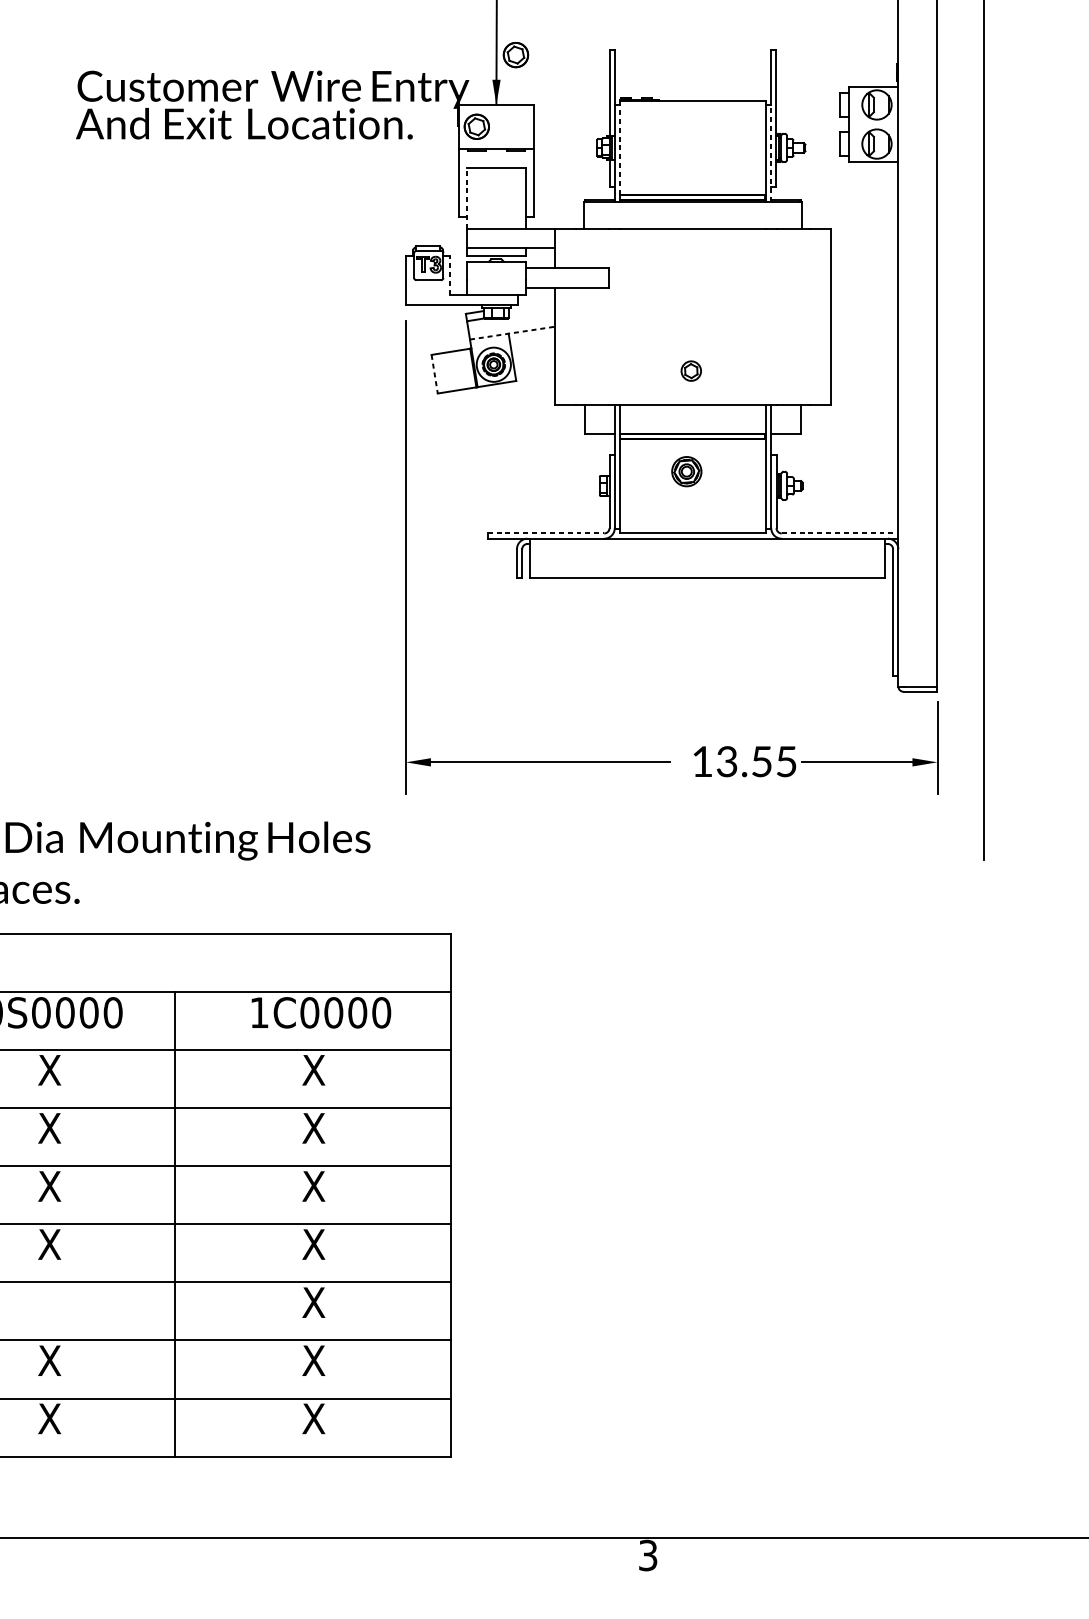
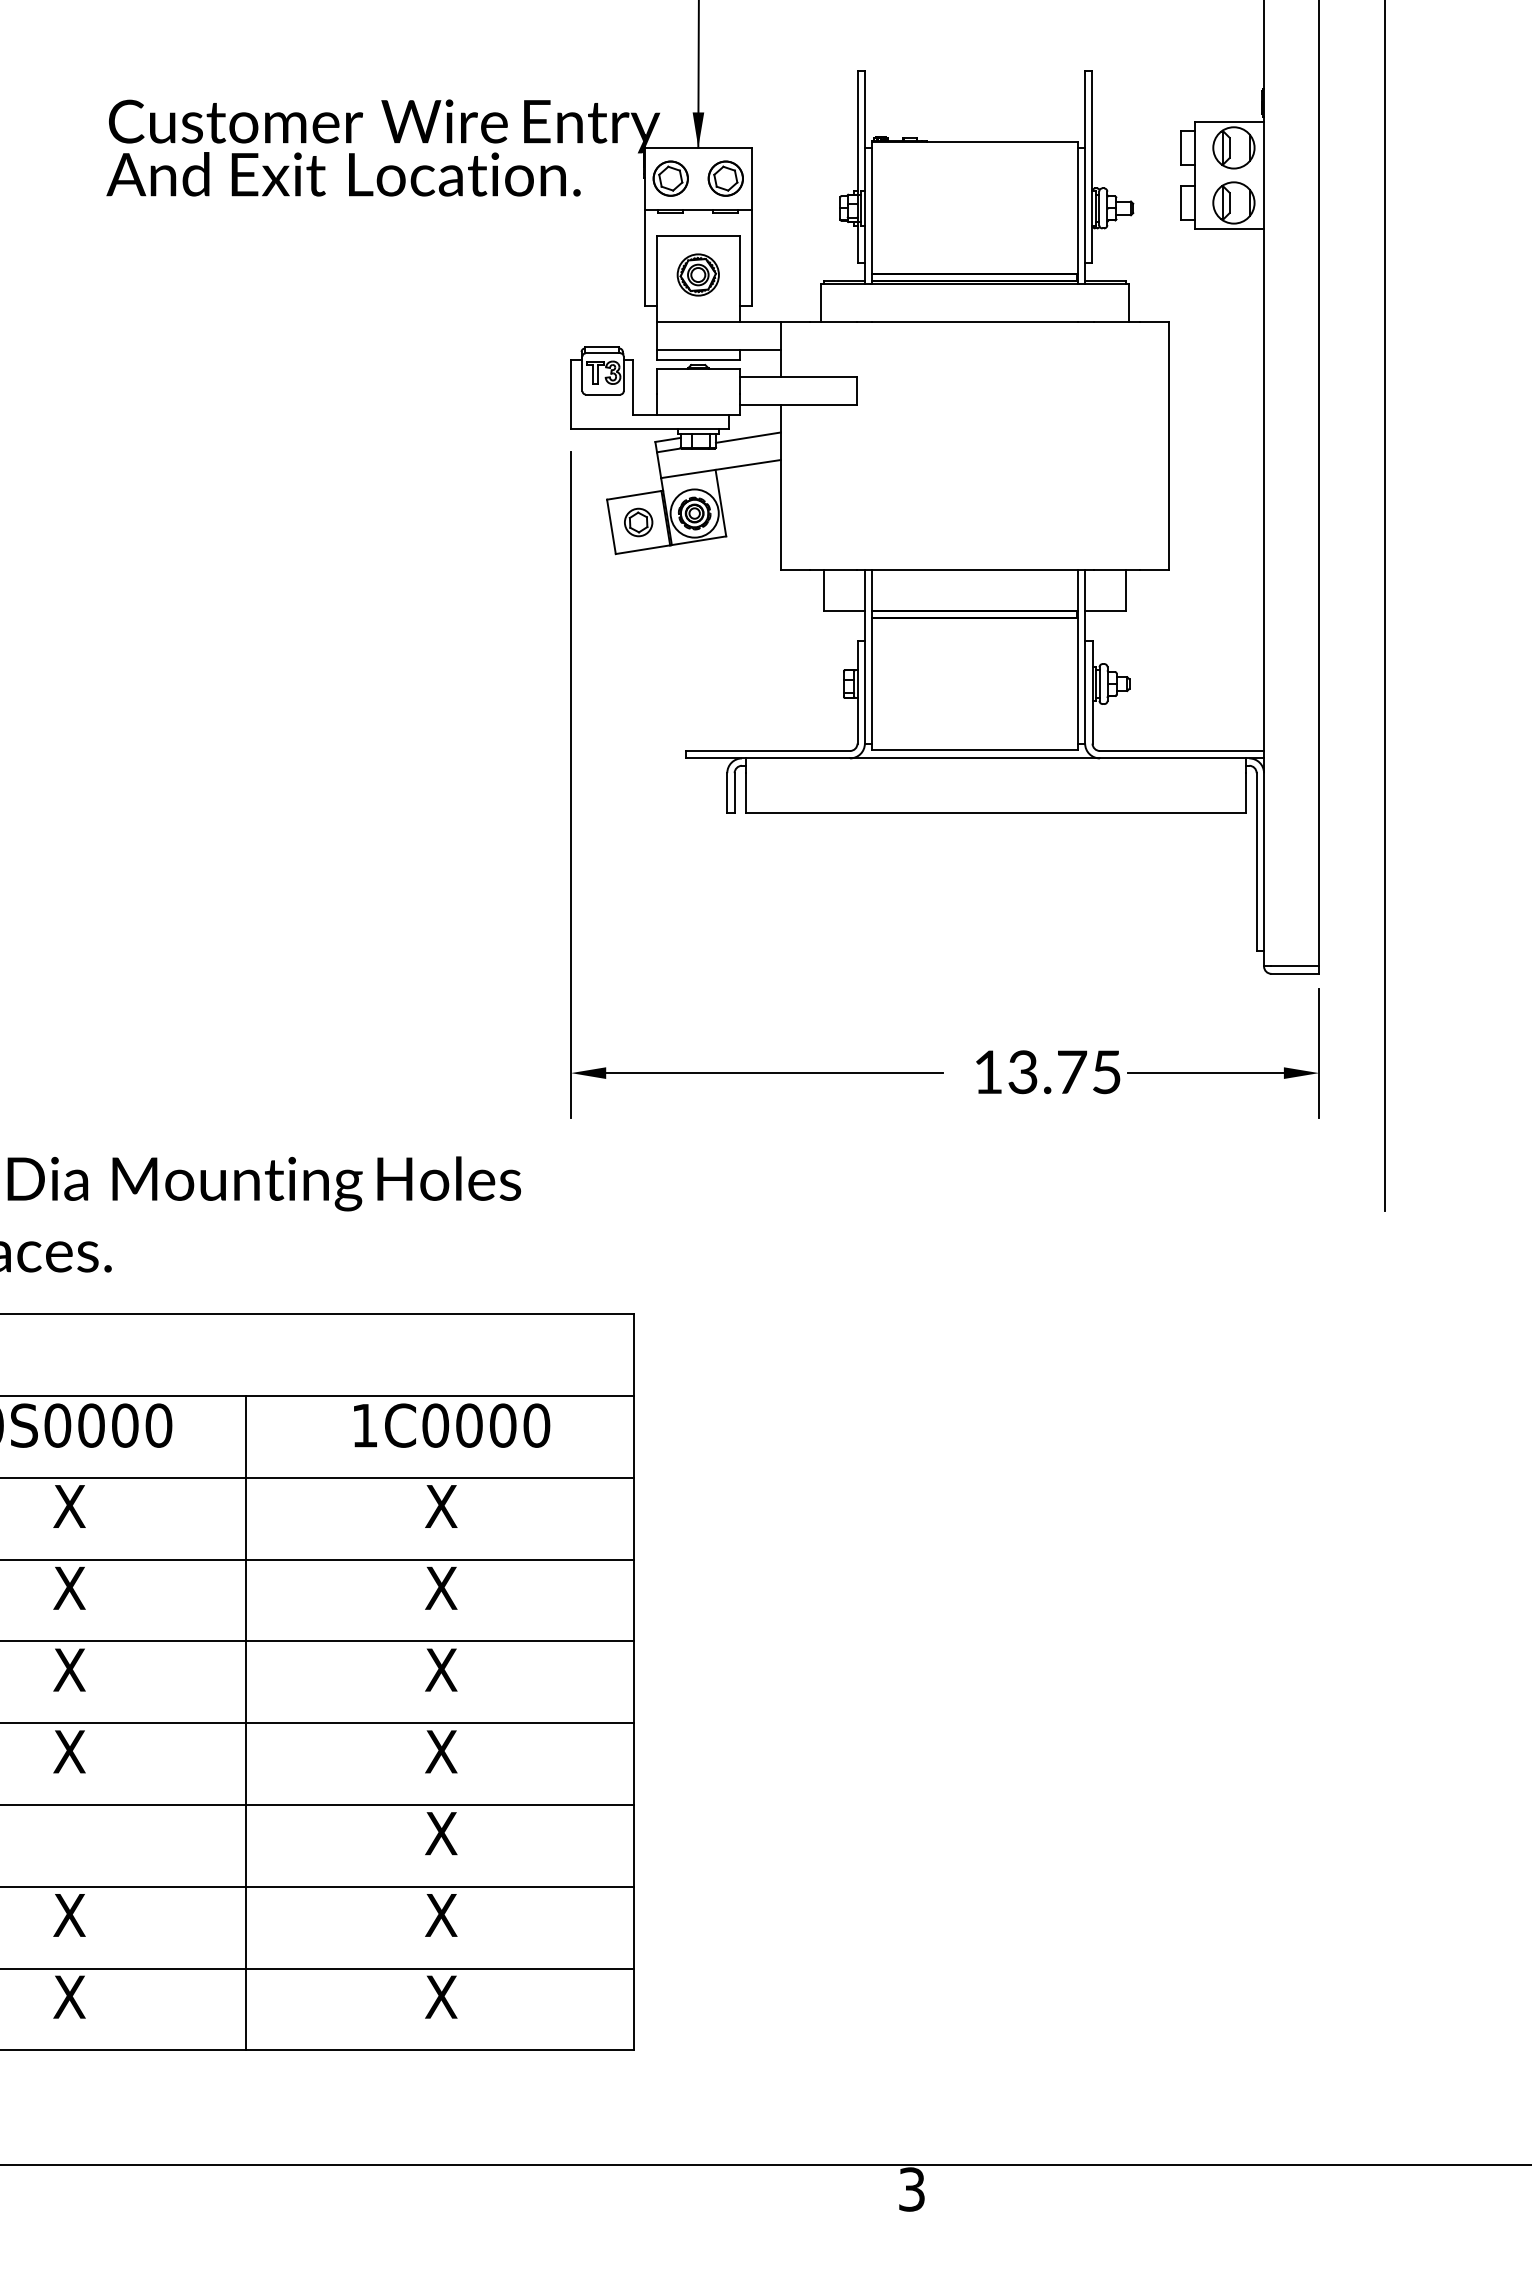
part: (515, 54) -> (725, 178), moved
line: (619, 148) -> (871, 208), dashed -> solid
line: (771, 153) -> (1085, 216), dashed -> solid
line: (467, 198) -> (657, 279), dashed -> solid
line: (449, 275) -> (632, 387), dashed -> solid
line: (531, 310) -> (747, 437), added
line: (512, 333) -> (721, 469), dashed -> solid
part: (691, 371) -> (638, 522), moved
line: (434, 373) -> (611, 526), dashed -> solid
part: (686, 471) -> (697, 274), moved
line: (546, 533) -> (768, 751), dashed -> solid
line: (840, 533) -> (1182, 751), dashed -> solid
text: (762, 761) -> (1072, 1072), 13.55 -> 13.75

